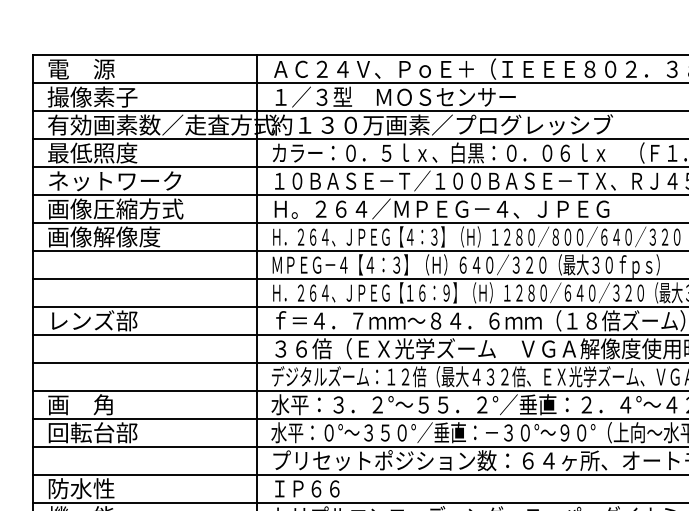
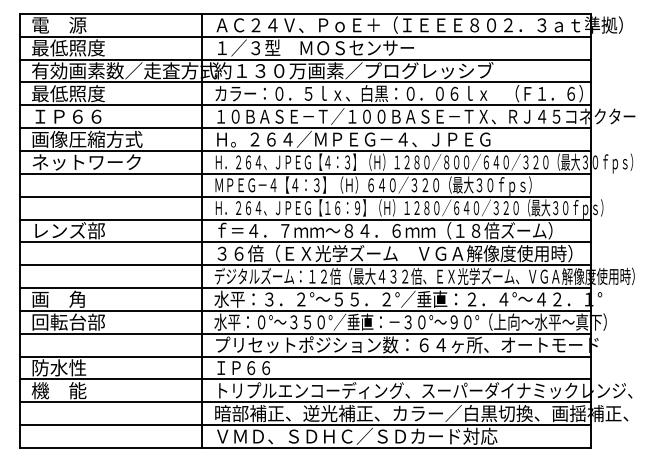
text: (91, 96) -> (67, 47), 撮像素子 -> 最低照度
text: (114, 180) -> (86, 116), ネットワーク -> ＩＰ６６
text: (114, 236) -> (86, 161), 画像解像度 -> ネットワーク

